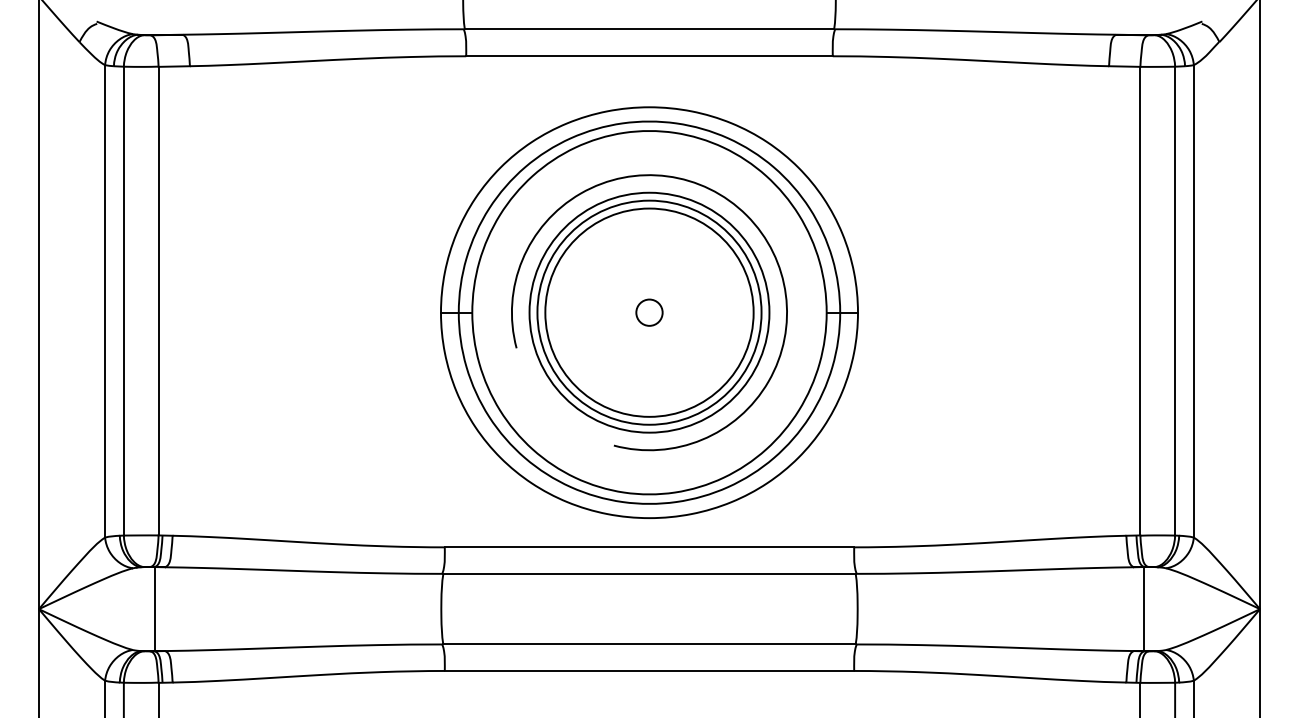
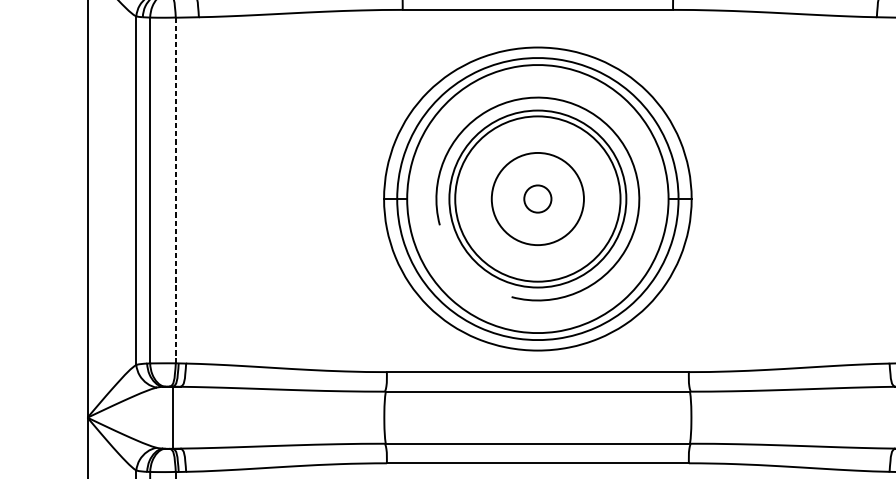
line: (158, 301) -> (175, 190), solid -> dashed
circle: (649, 312) -> (537, 198), size x0.6
circle: (649, 312) -> (537, 198), size x1.4

